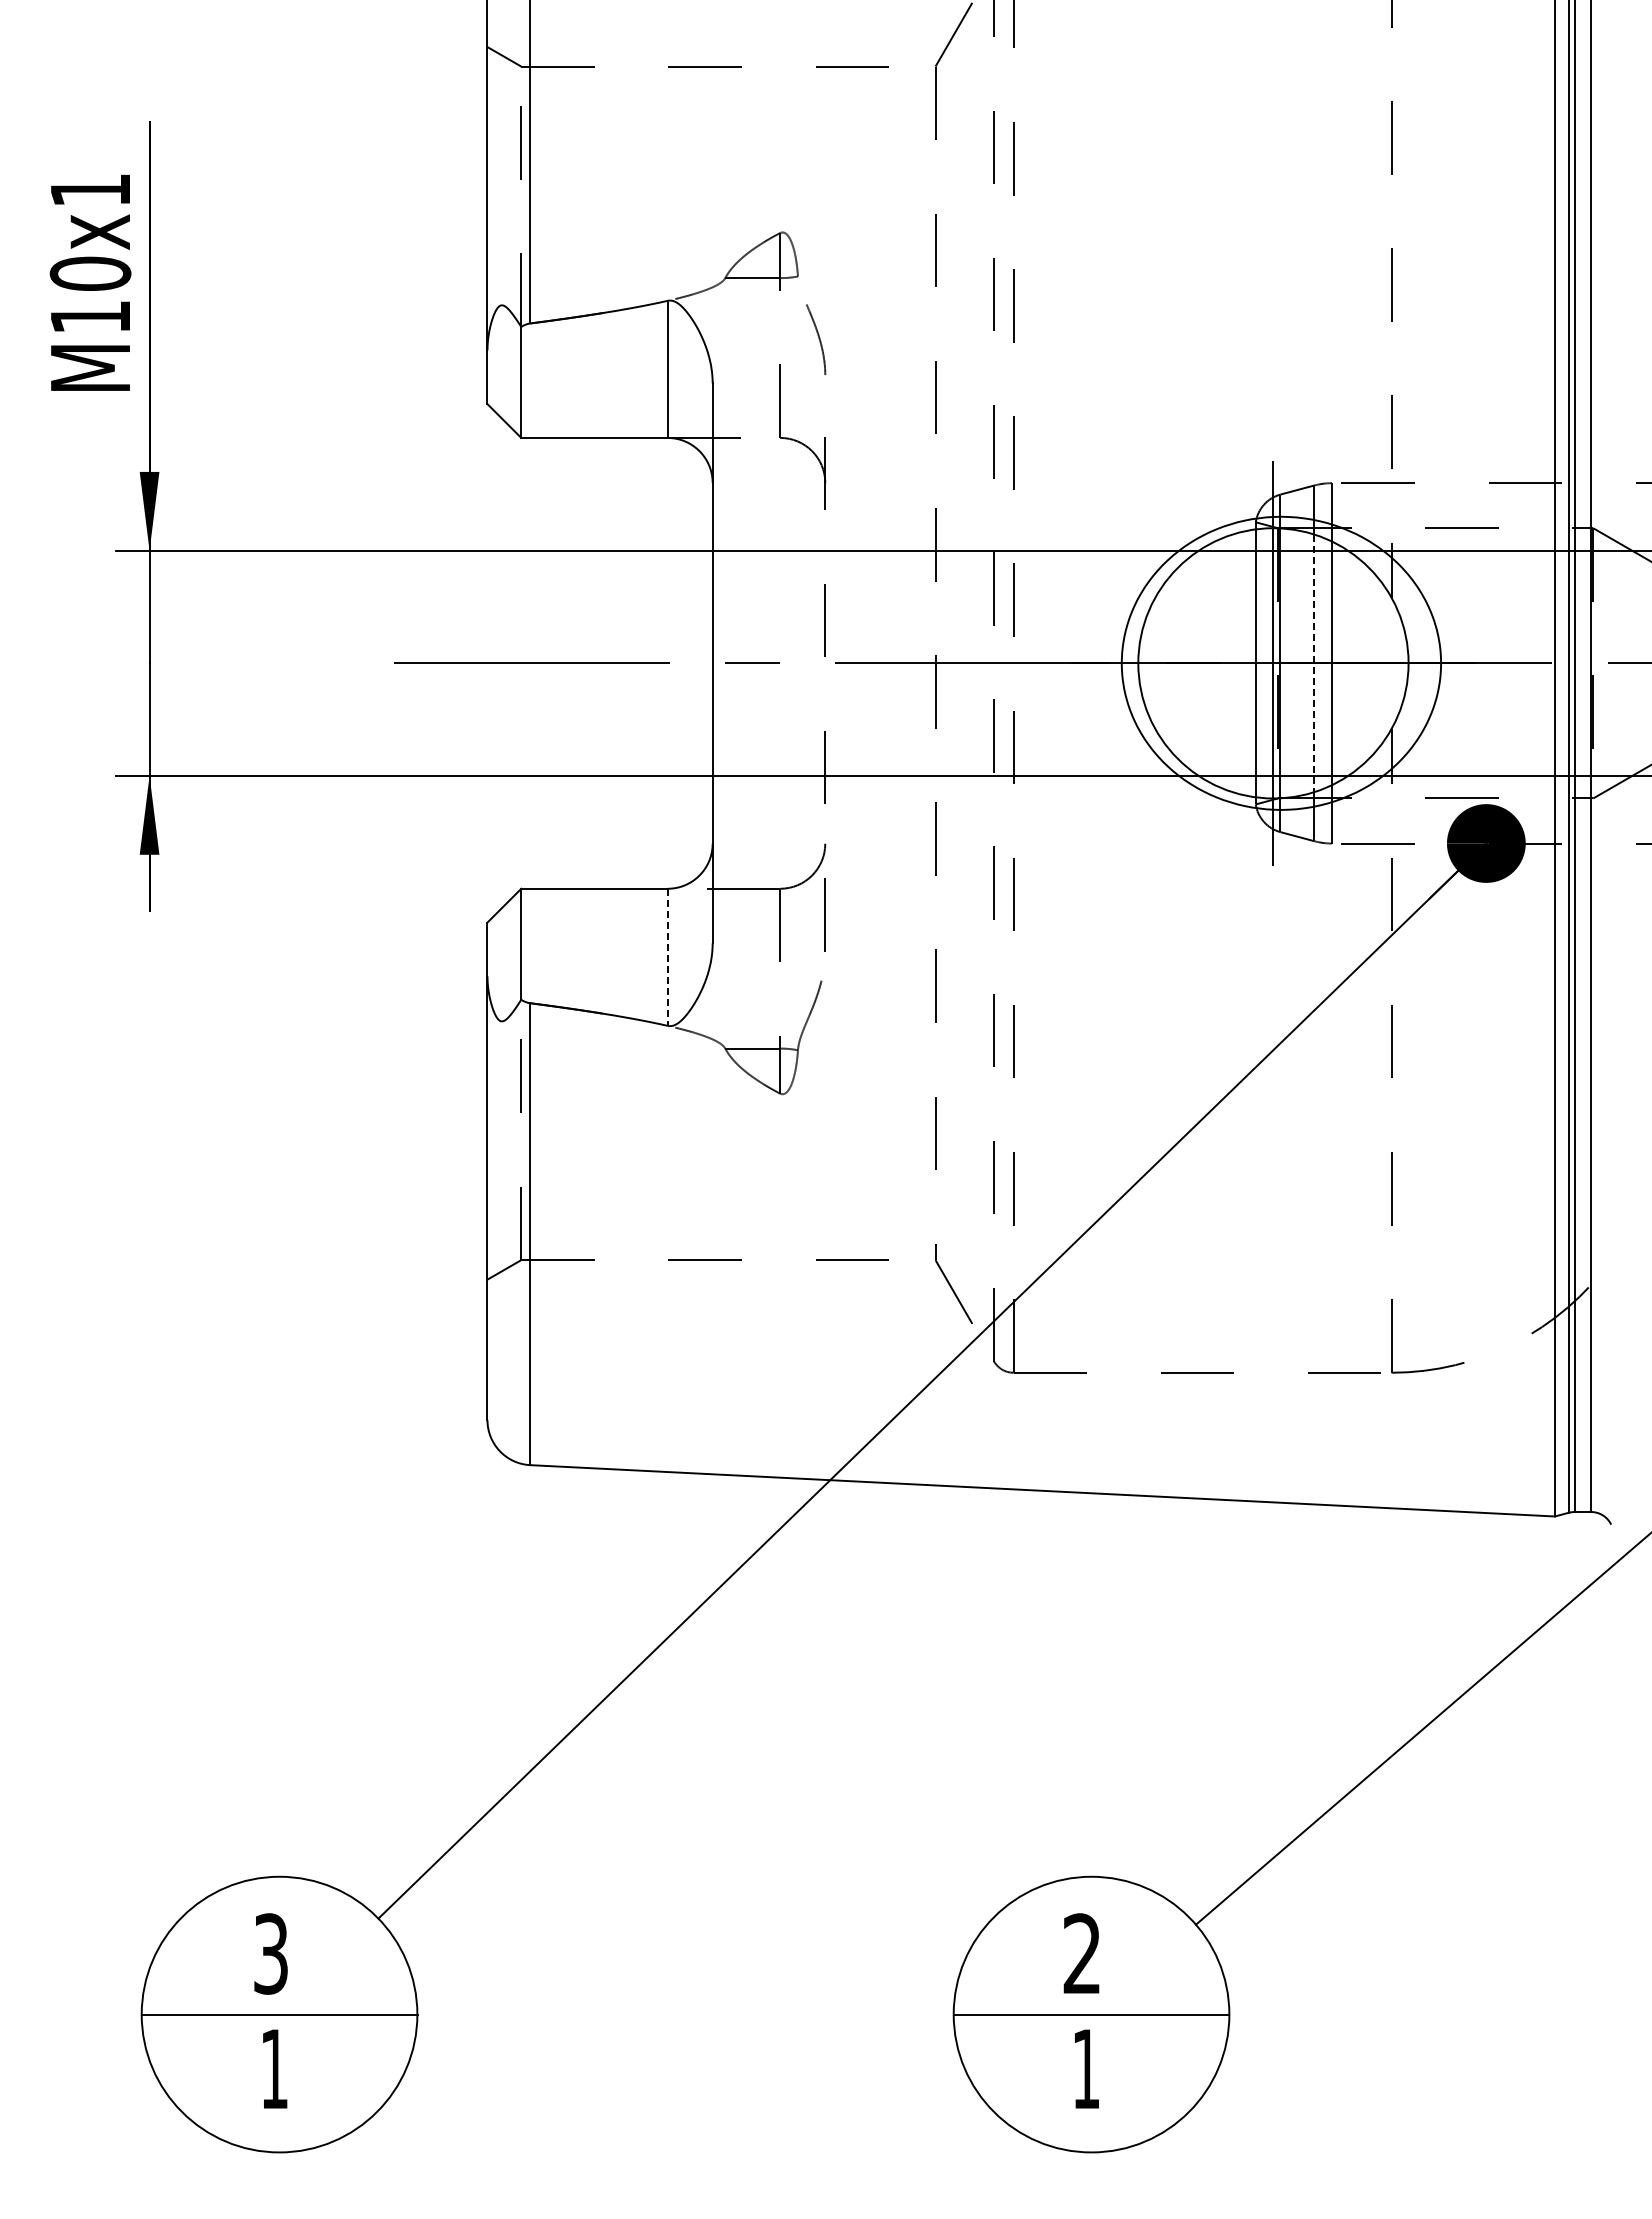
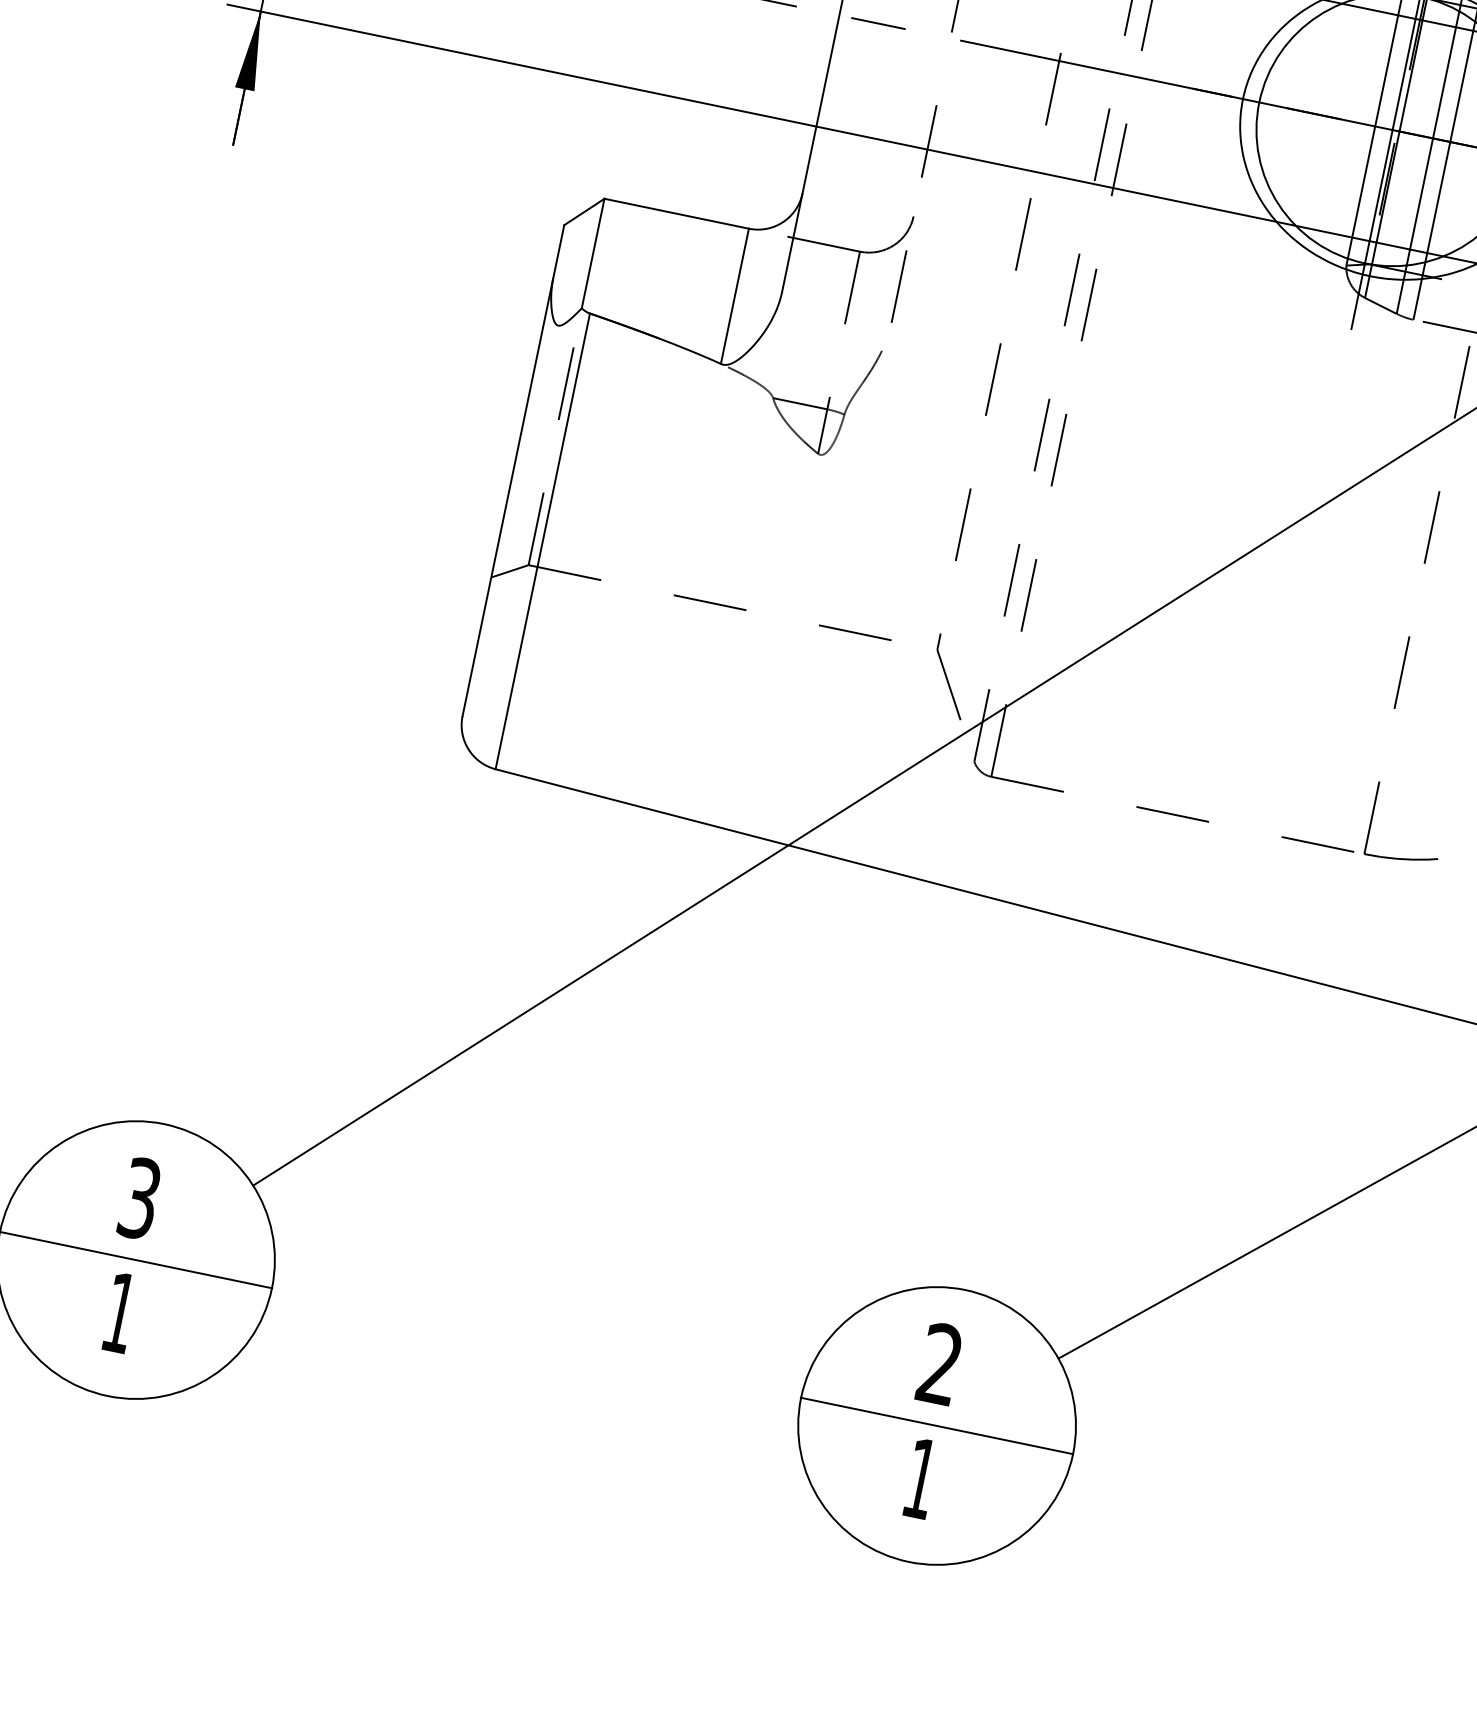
line: (1314, 663) -> (1433, 138), dashed -> solid
line: (667, 957) -> (734, 296), dashed -> solid

